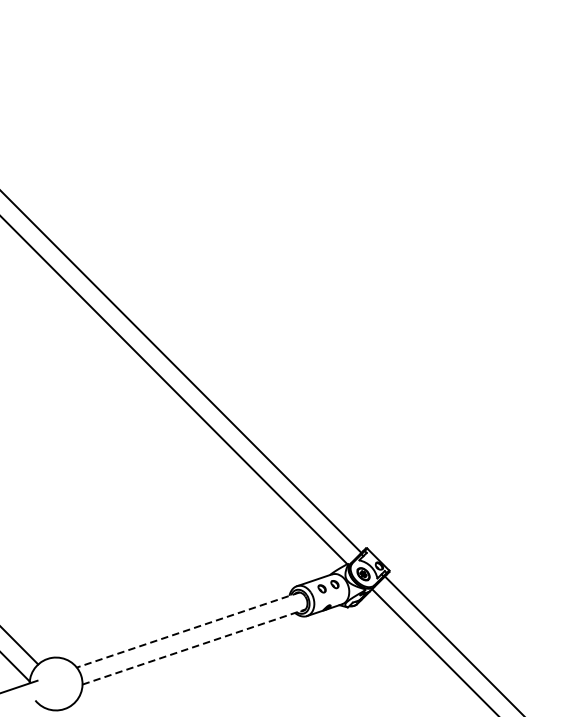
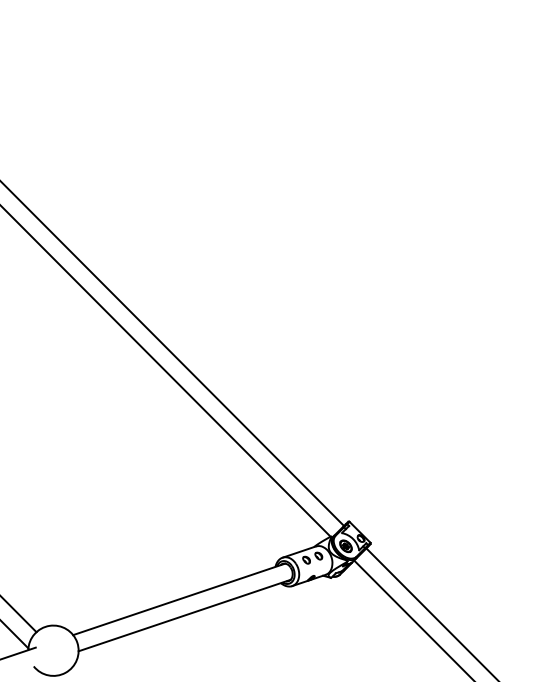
line: (188, 630) -> (179, 599), dashed -> solid
line: (193, 646) -> (184, 615), dashed -> solid

